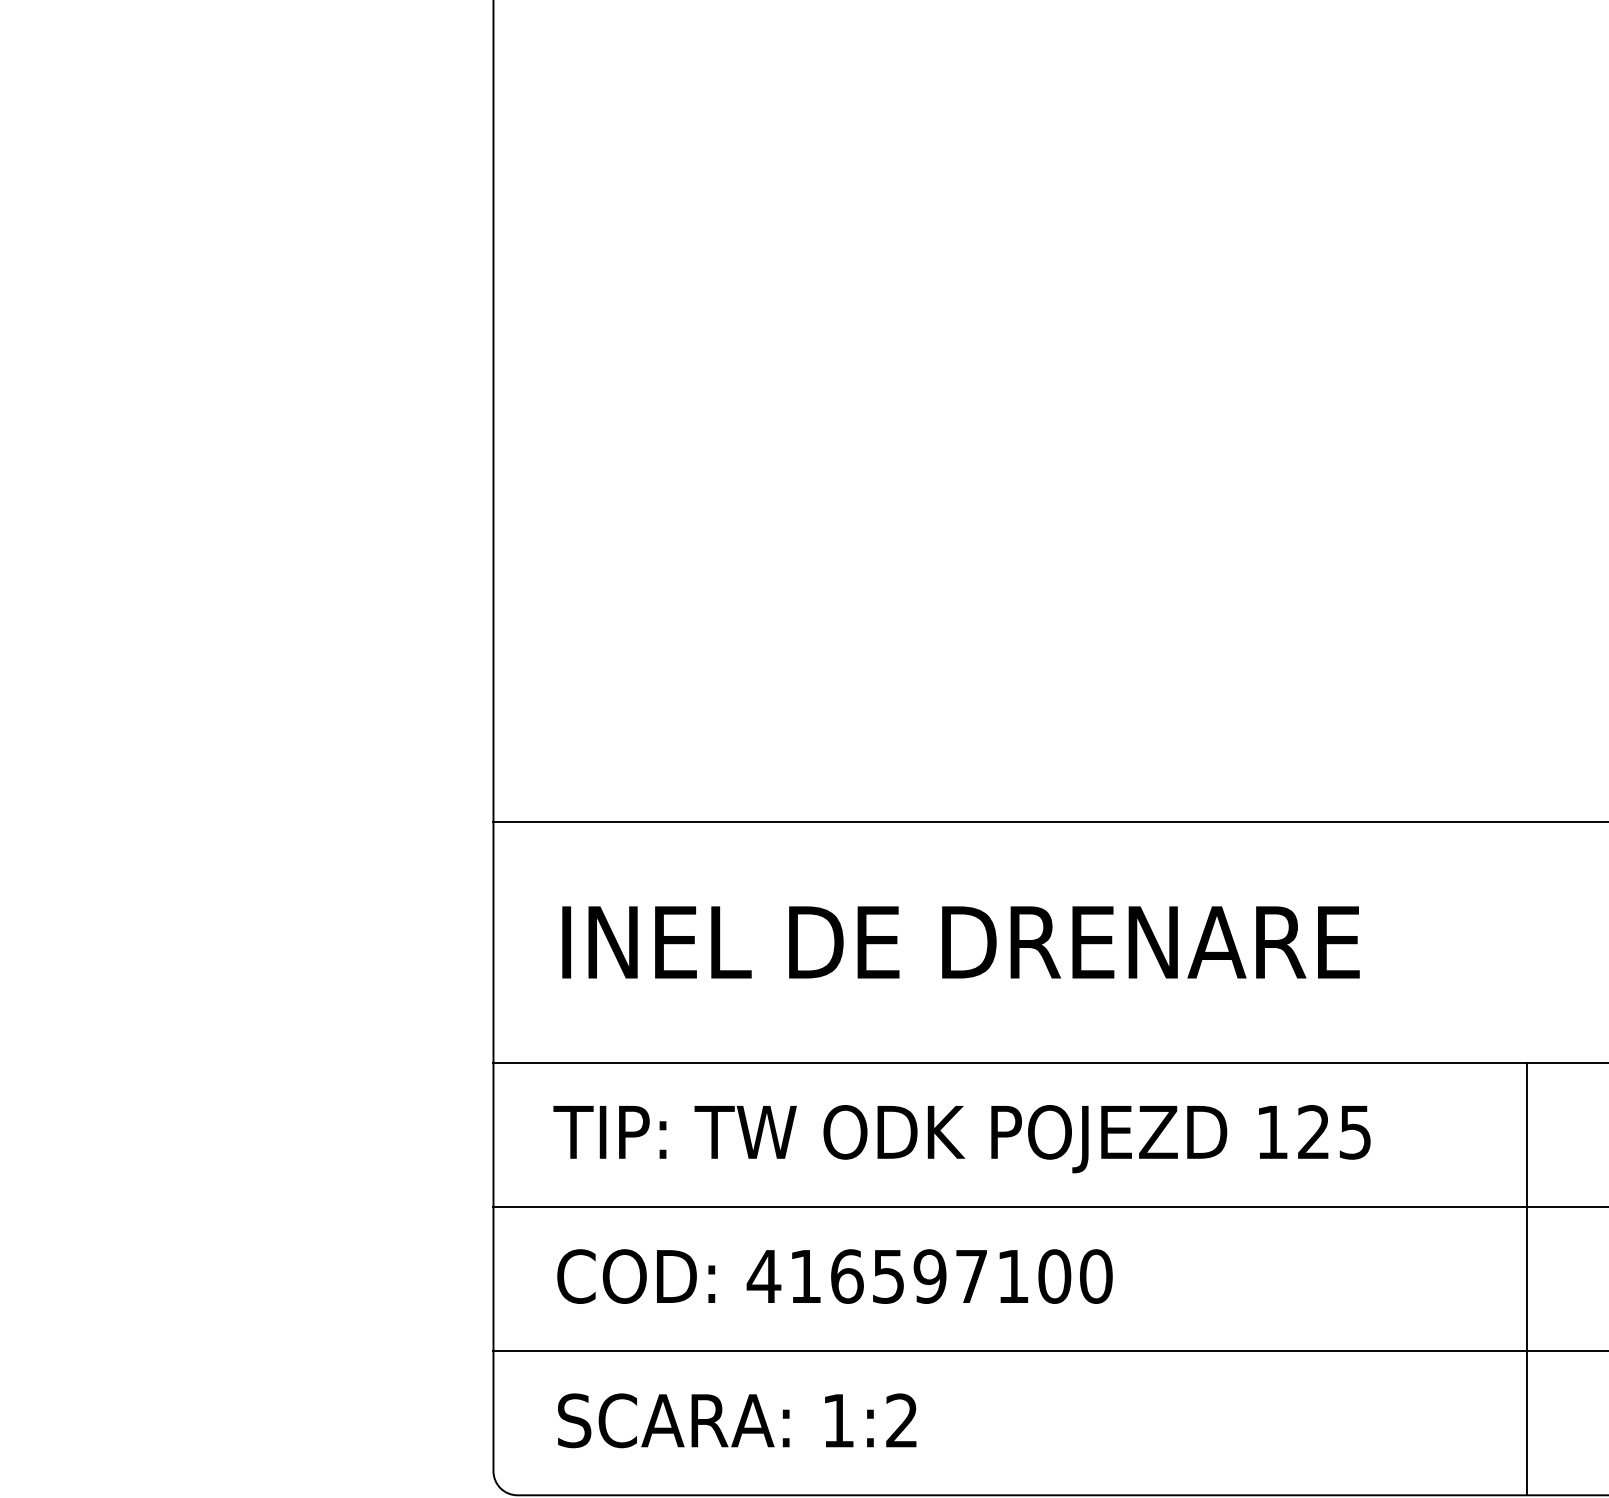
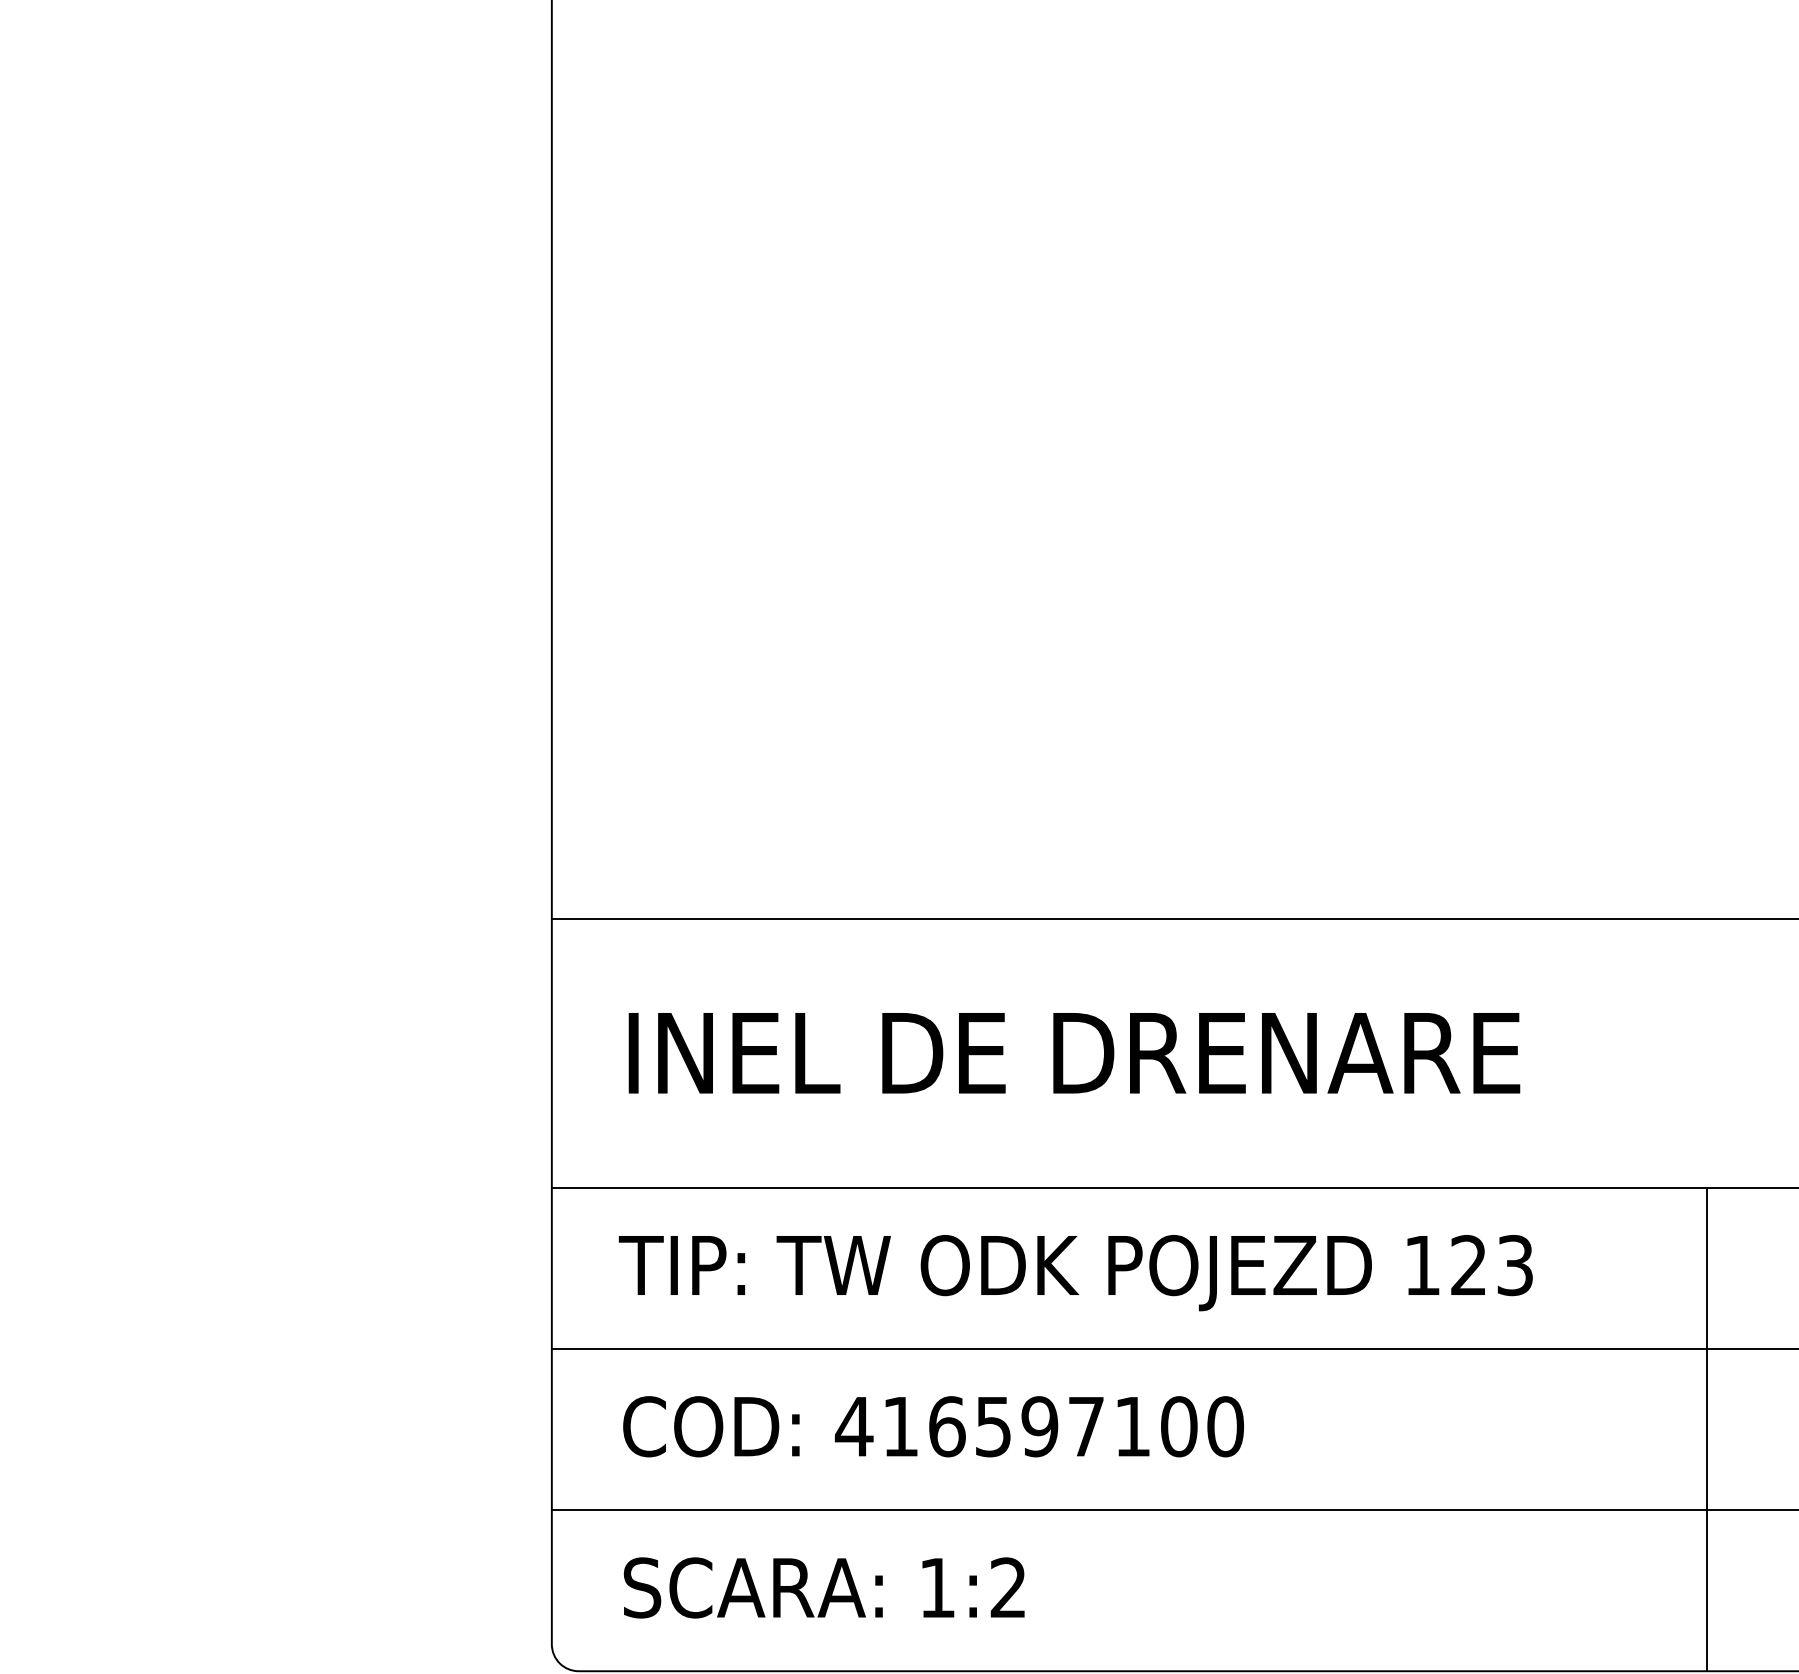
text: (1355, 1132) -> (1515, 1265), 125 -> 123

